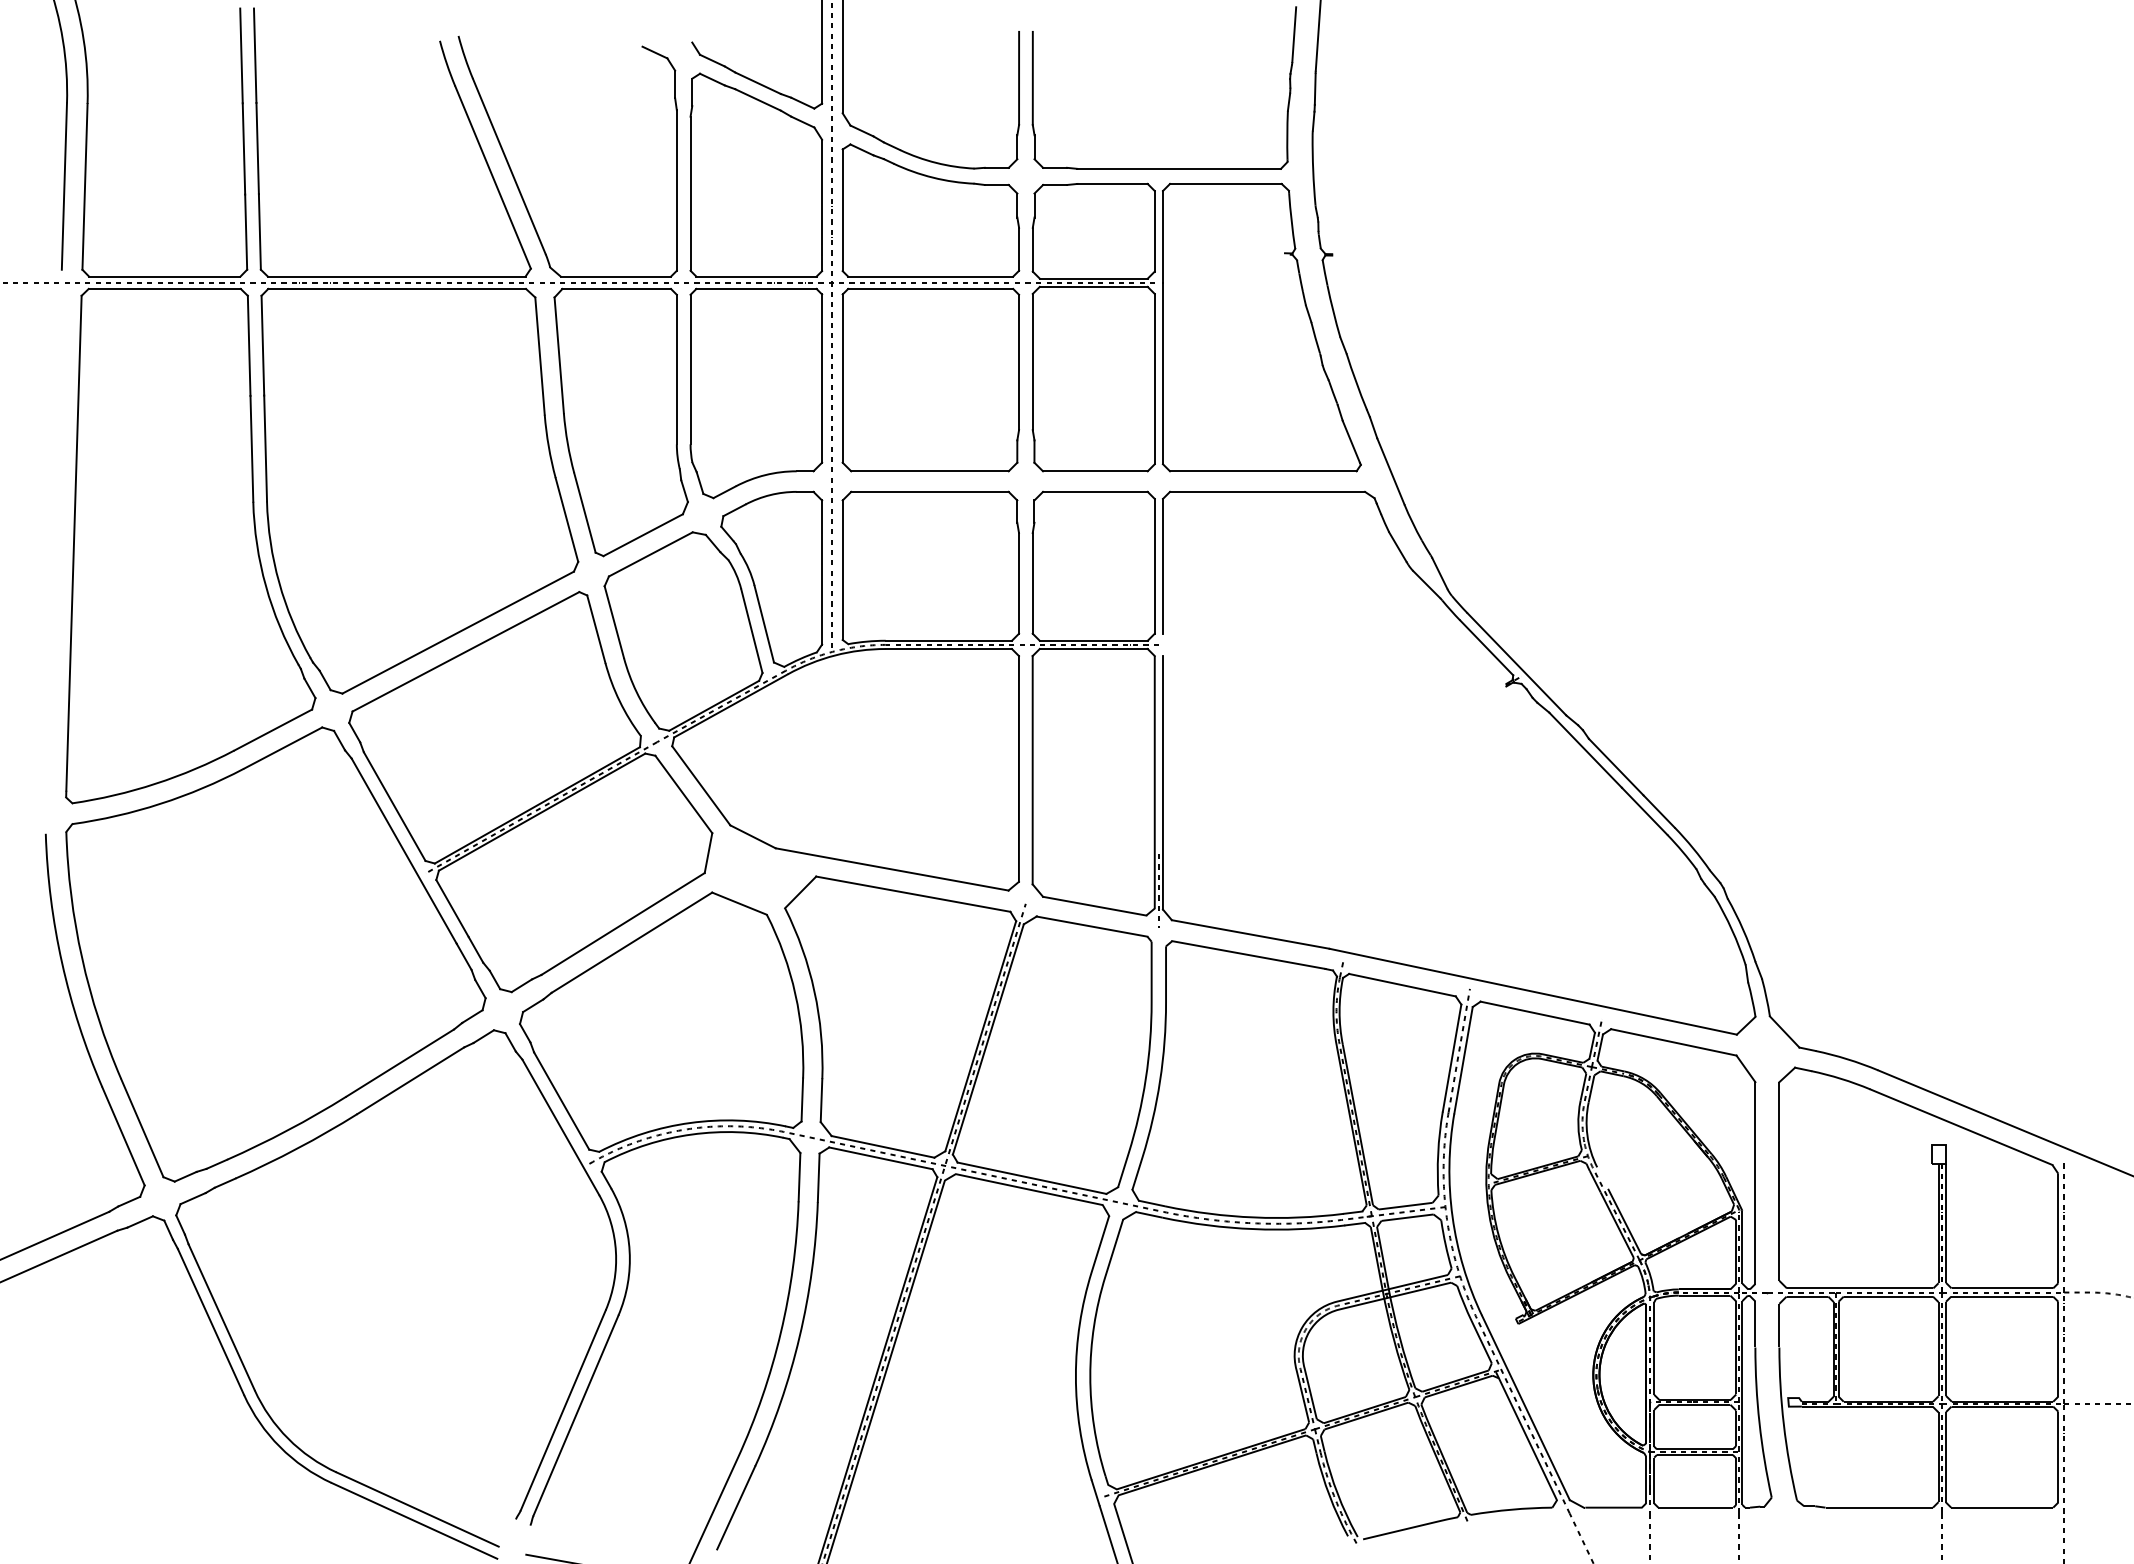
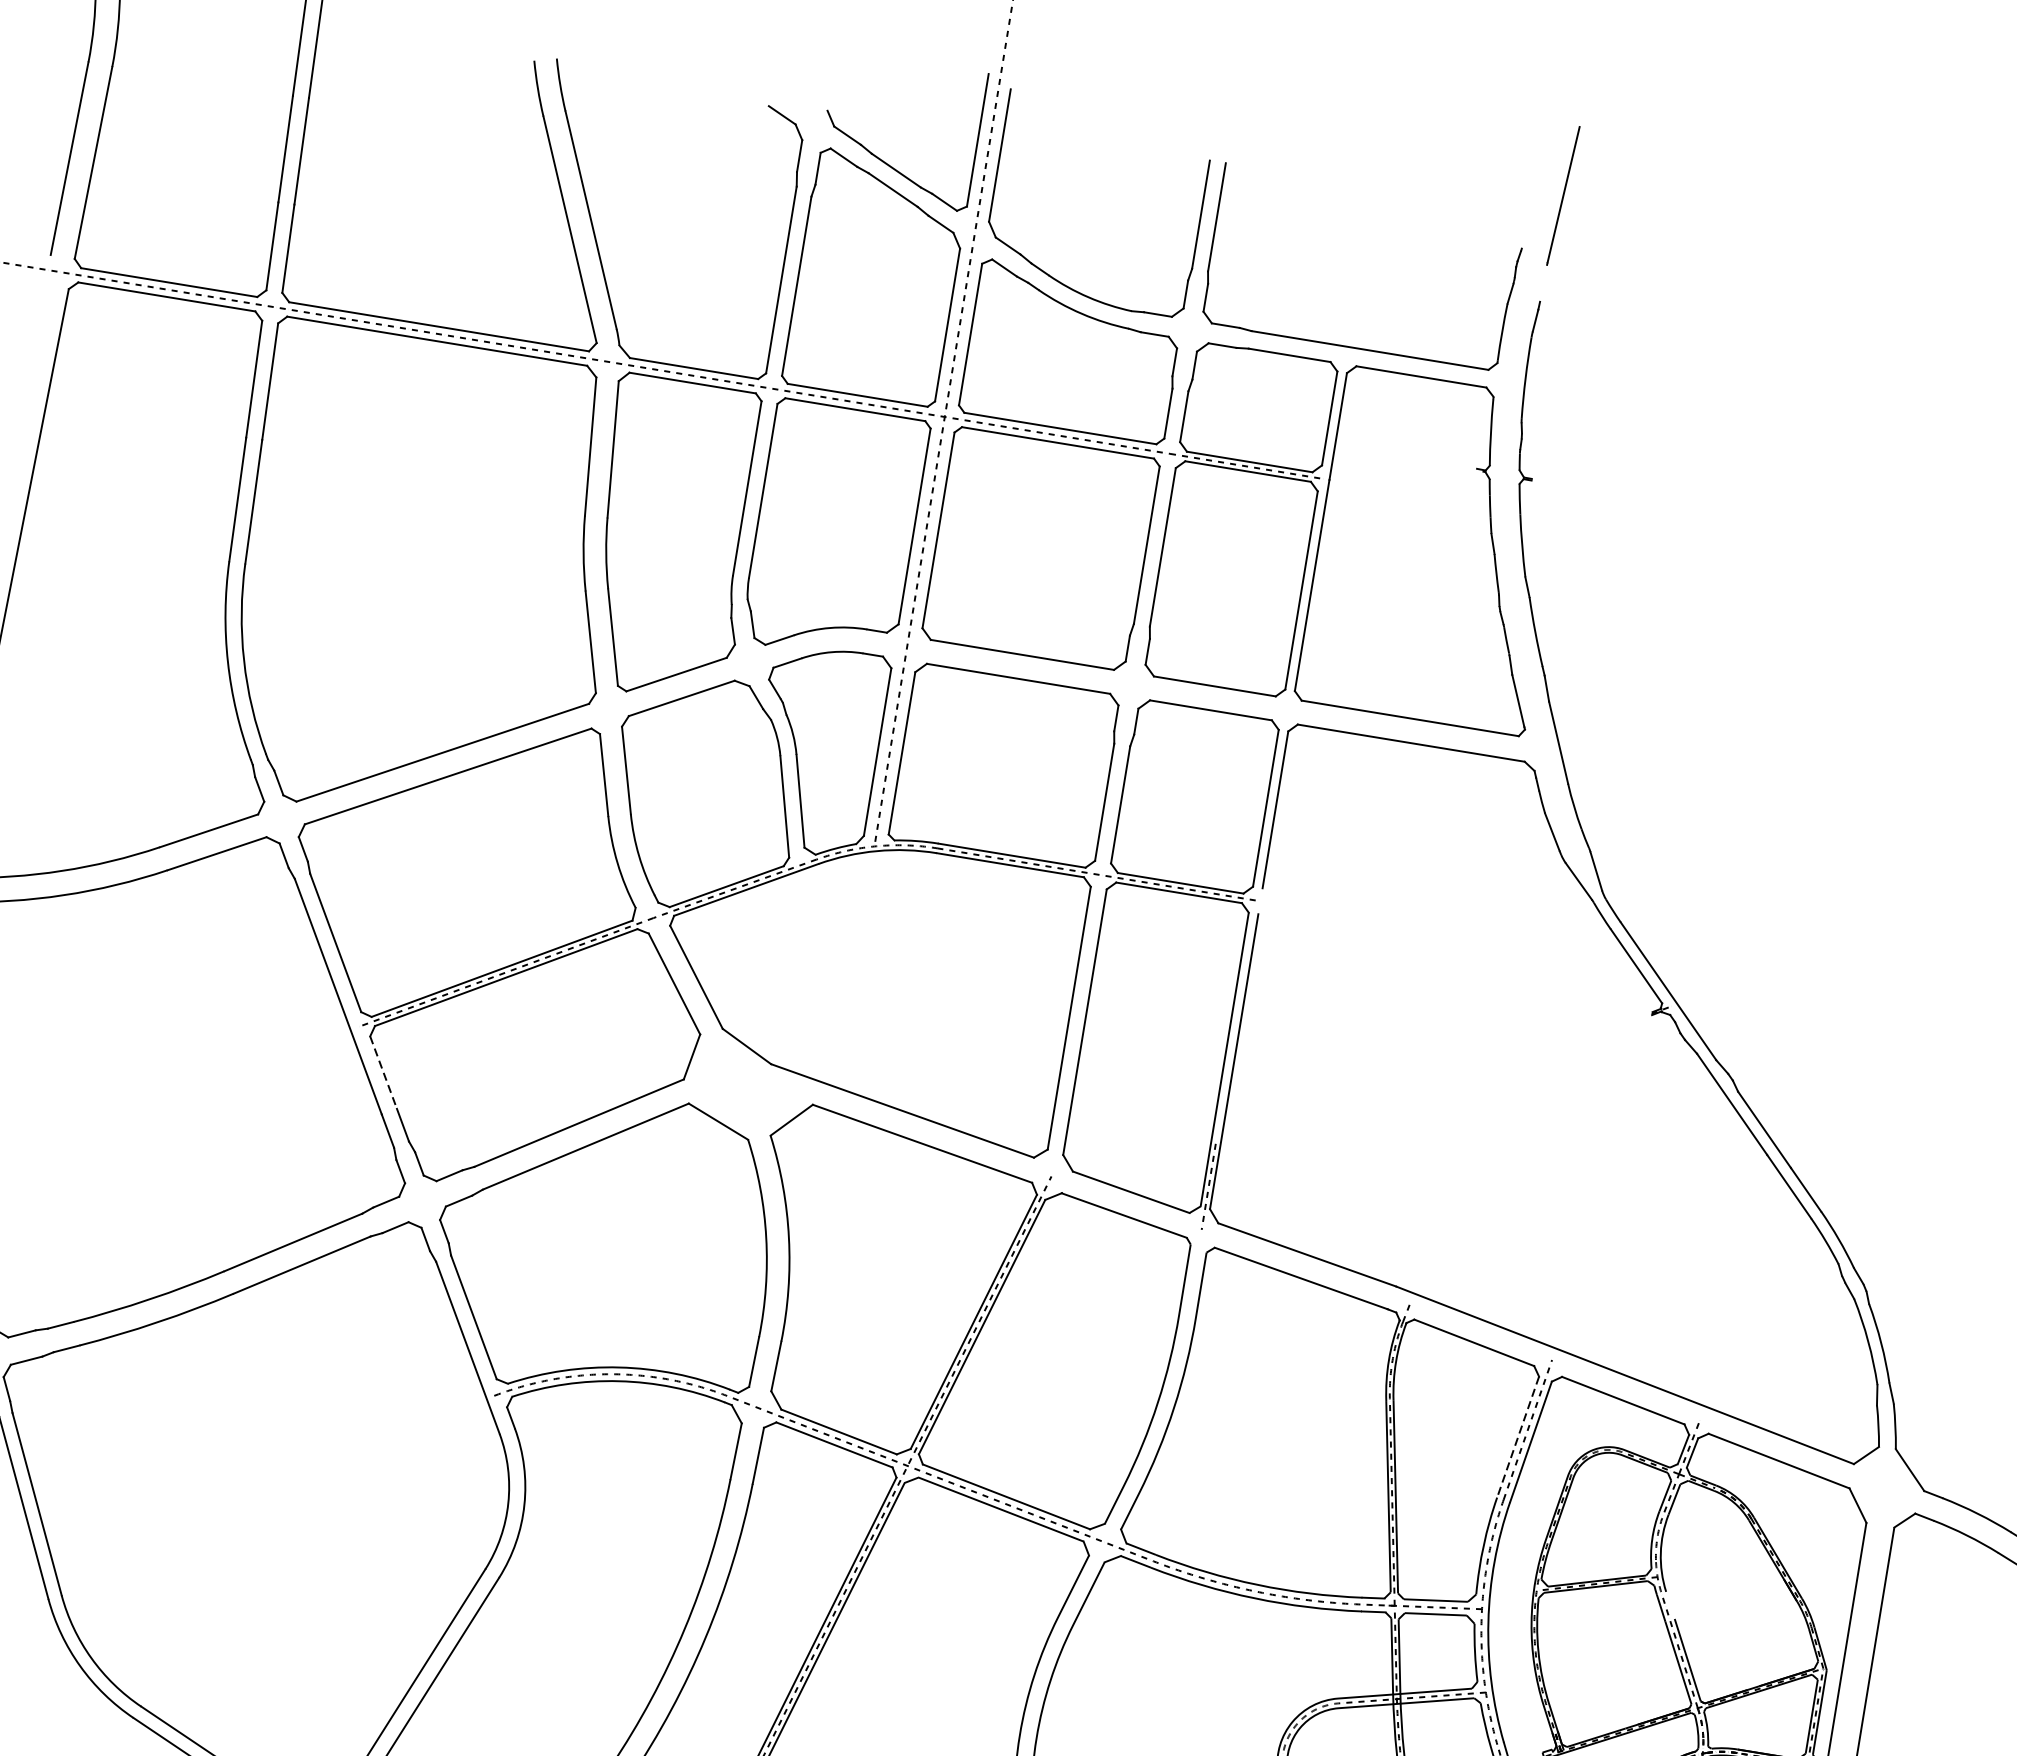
line: (1294, 34) -> (1529, 216), removed
line: (1314, 88) -> (1542, 282), removed
line: (452, 908) -> (383, 1072), solid -> dashed
line: (1452, 1058) -> (1518, 1437), solid -> dashed

